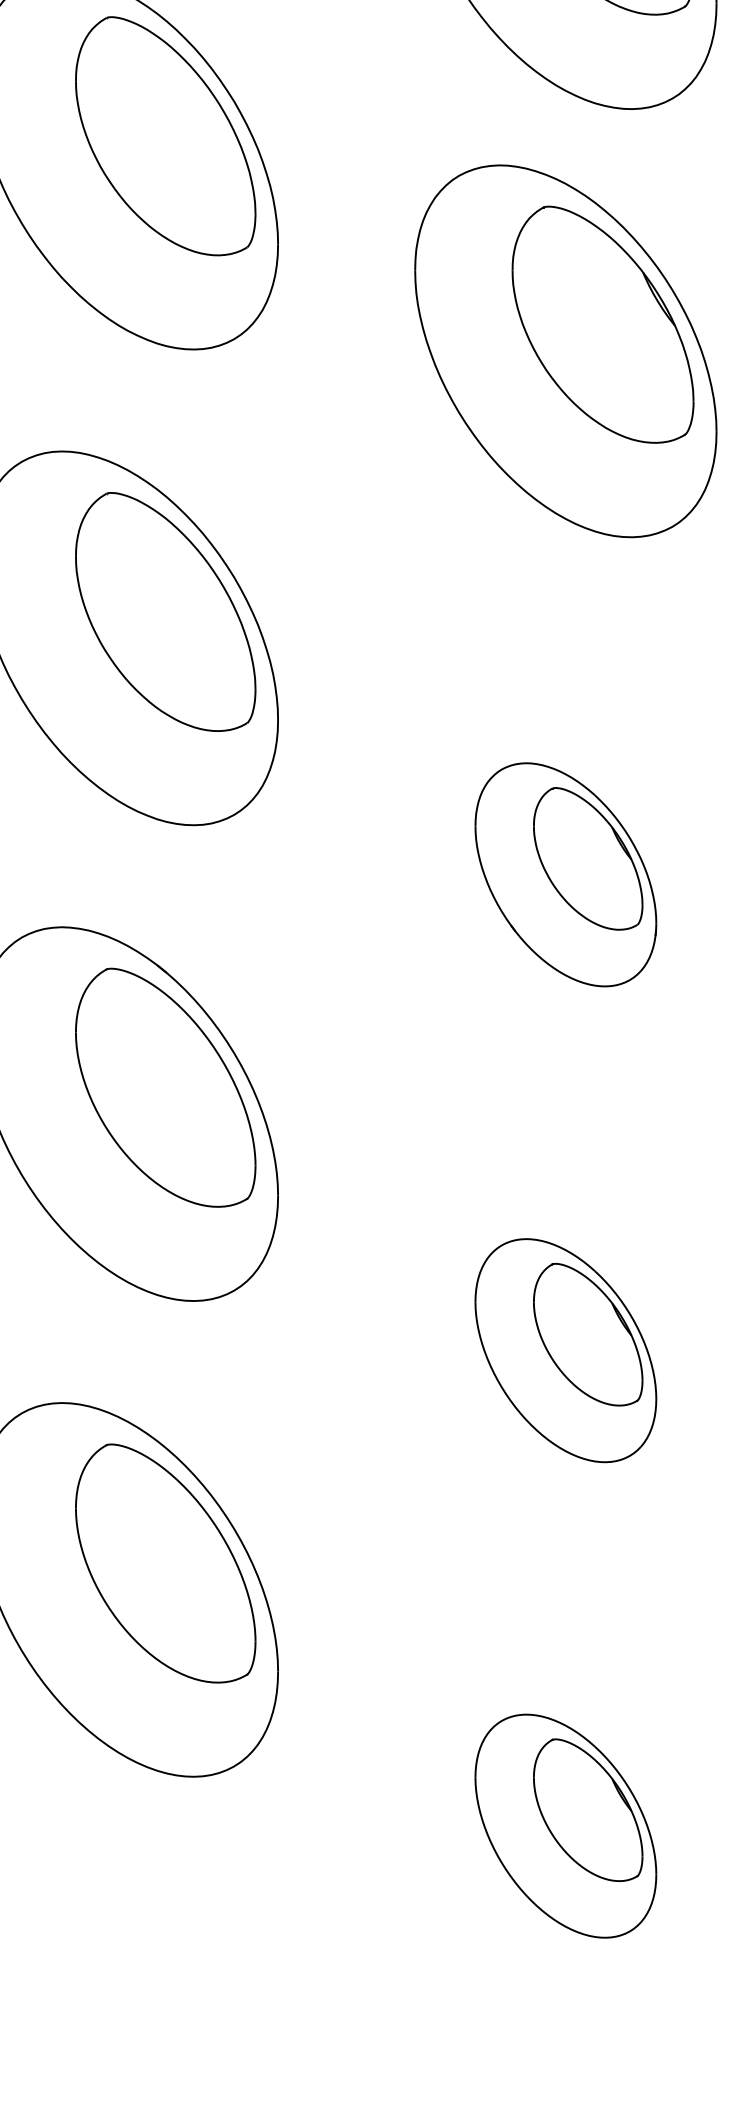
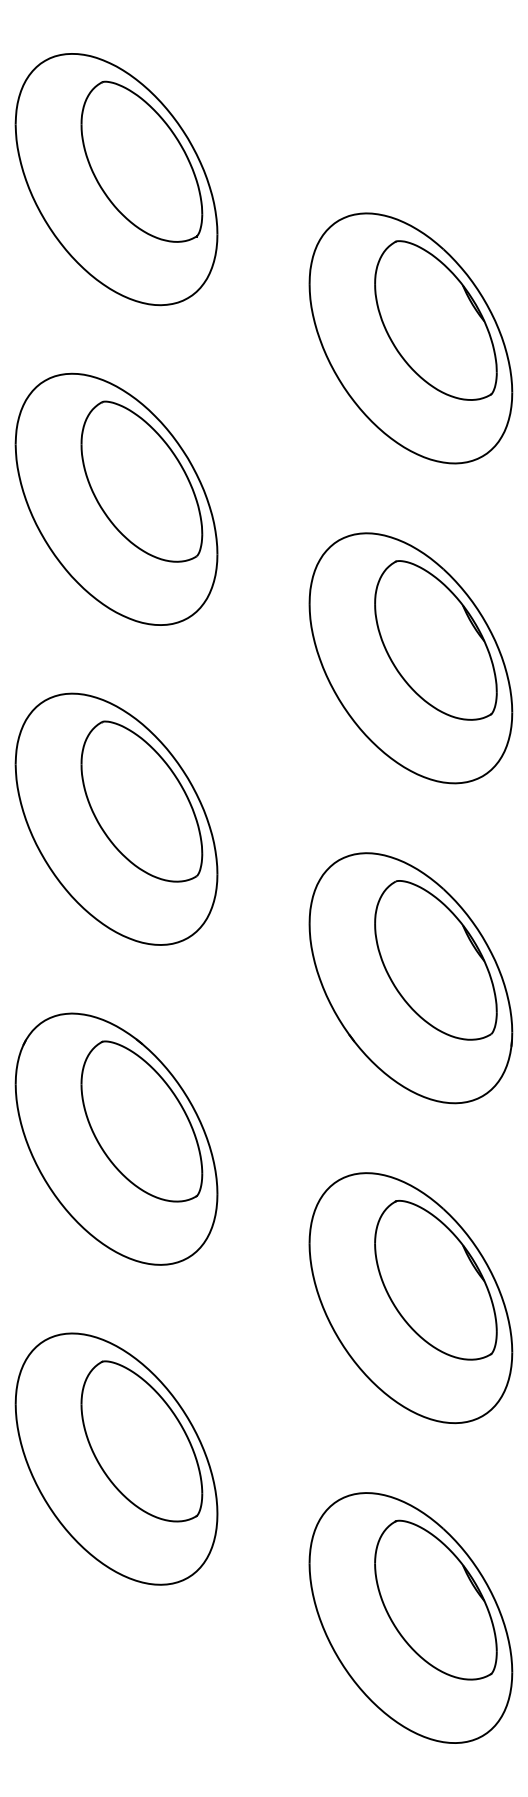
part: (565, 351) -> (410, 658), moved
part: (565, 875) -> (410, 978), size x1.67
part: (565, 1350) -> (410, 1298), size x1.67
part: (565, 1825) -> (410, 1617), size x1.67

